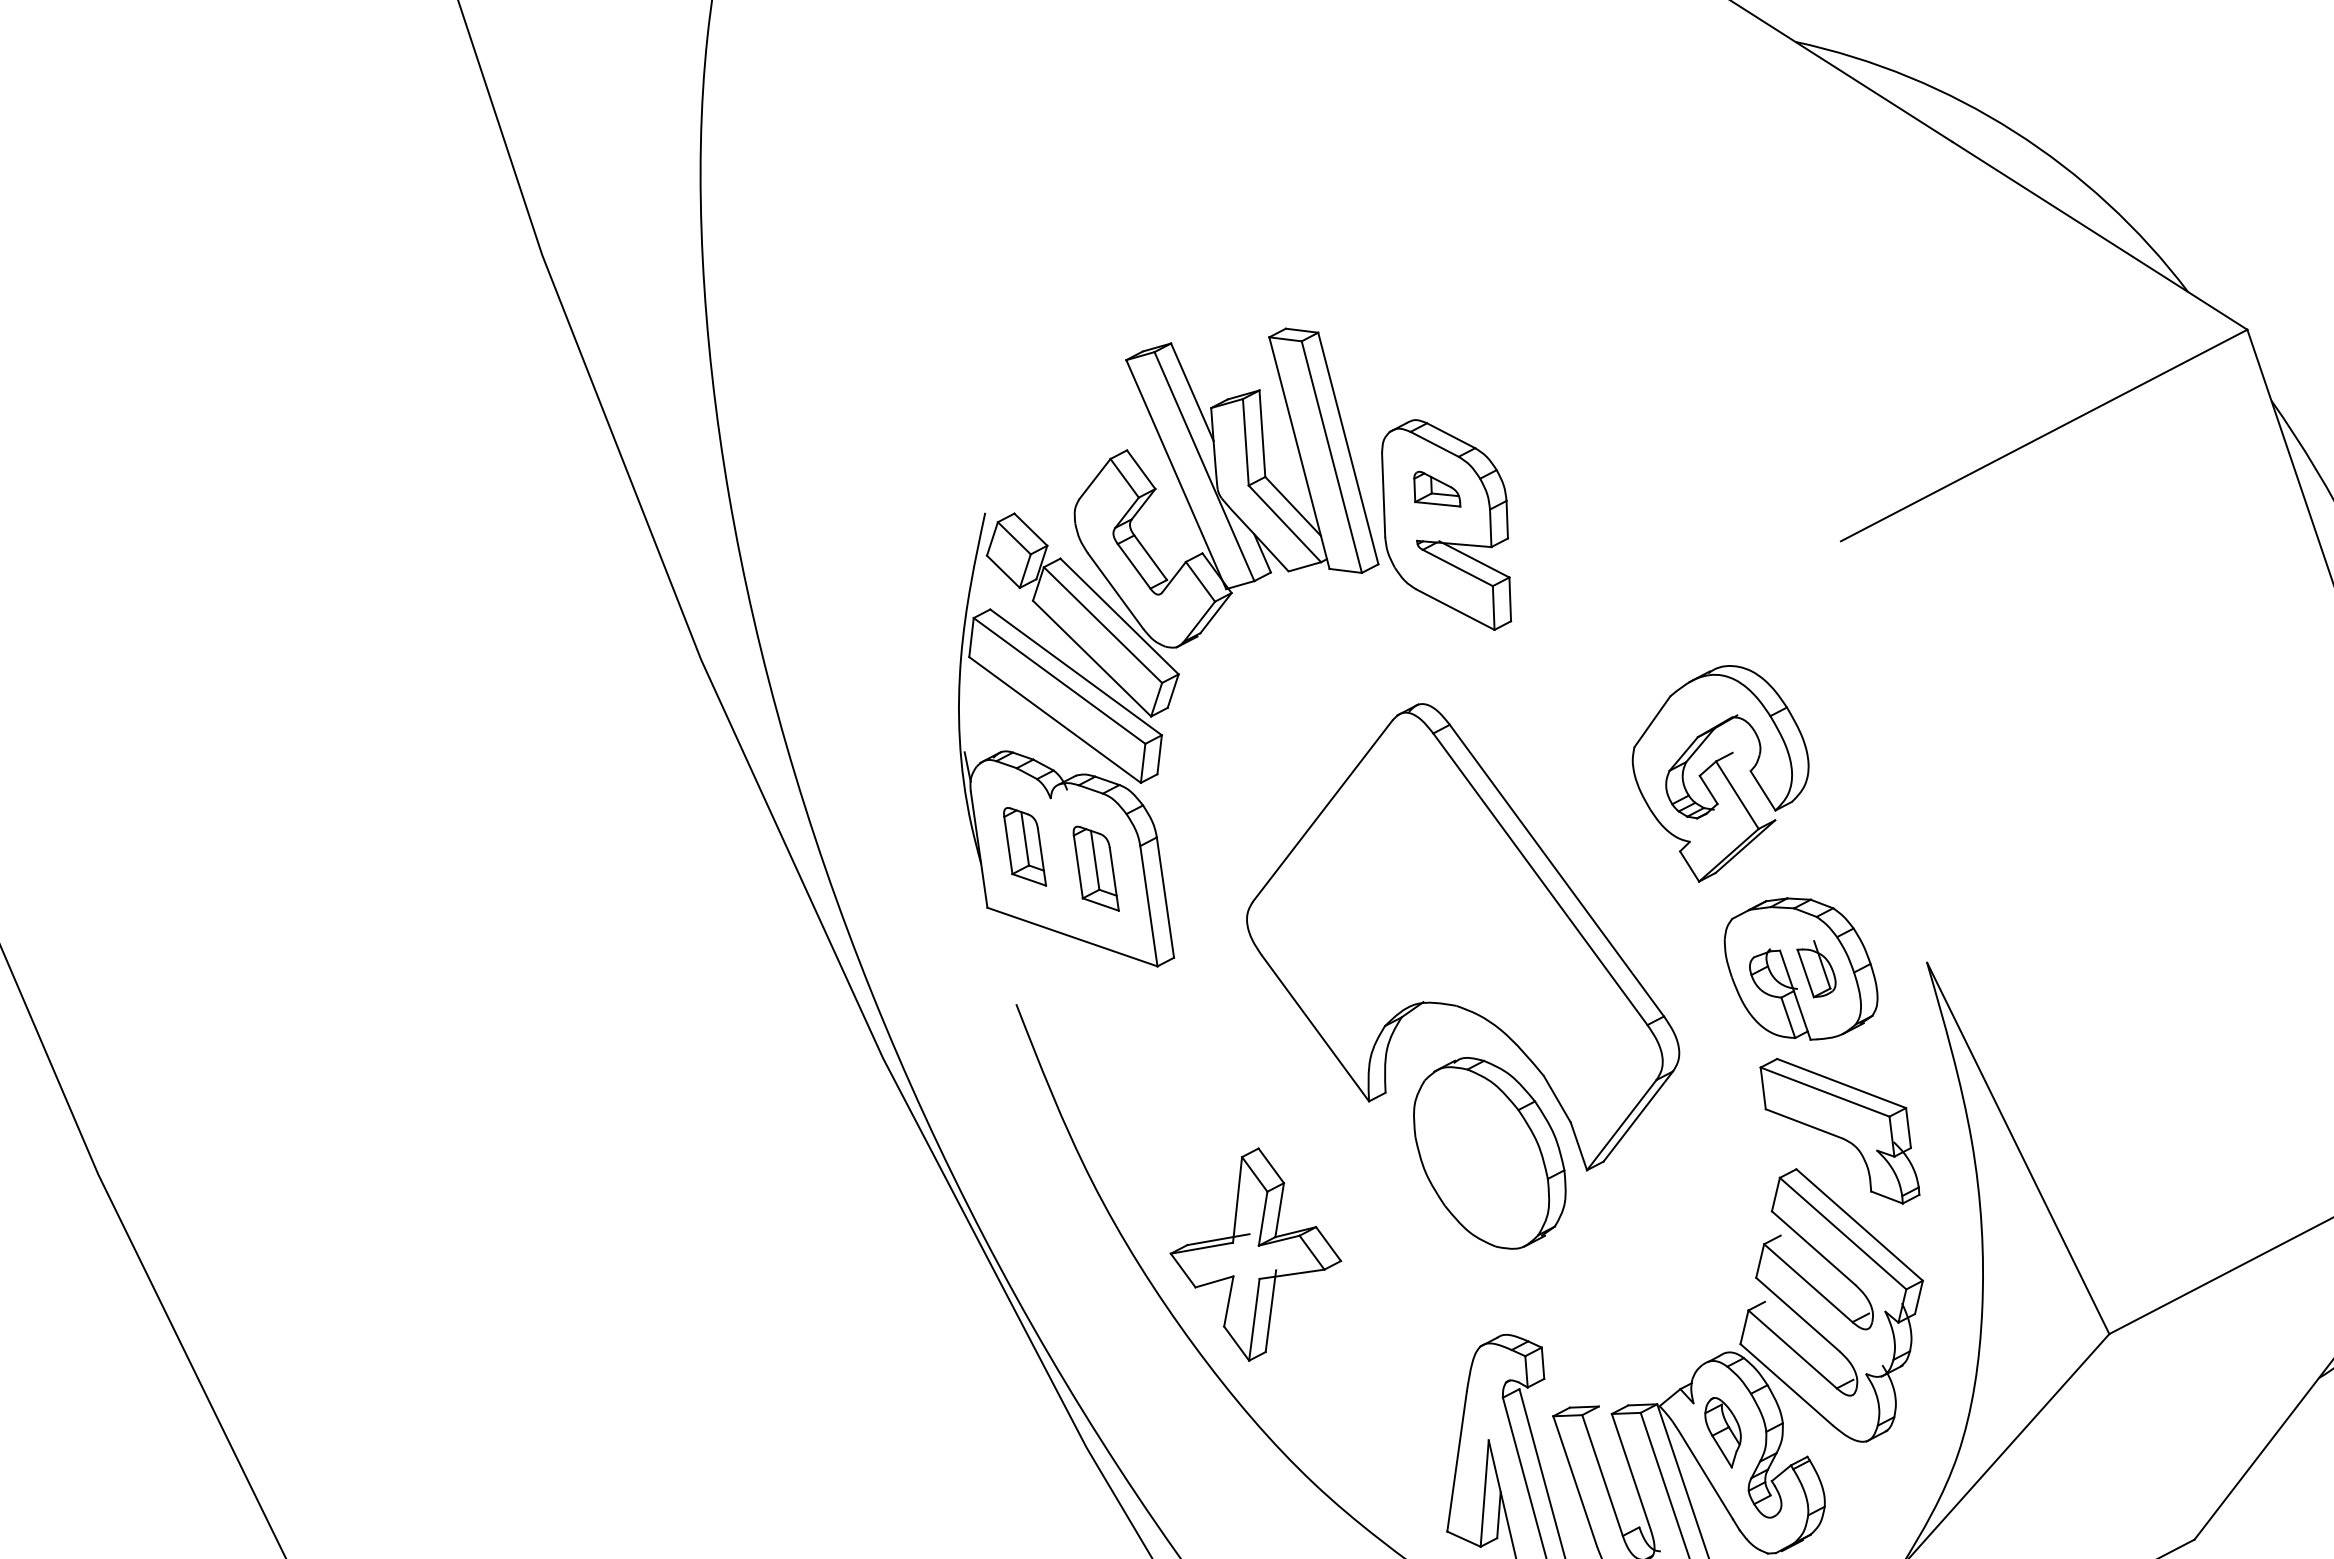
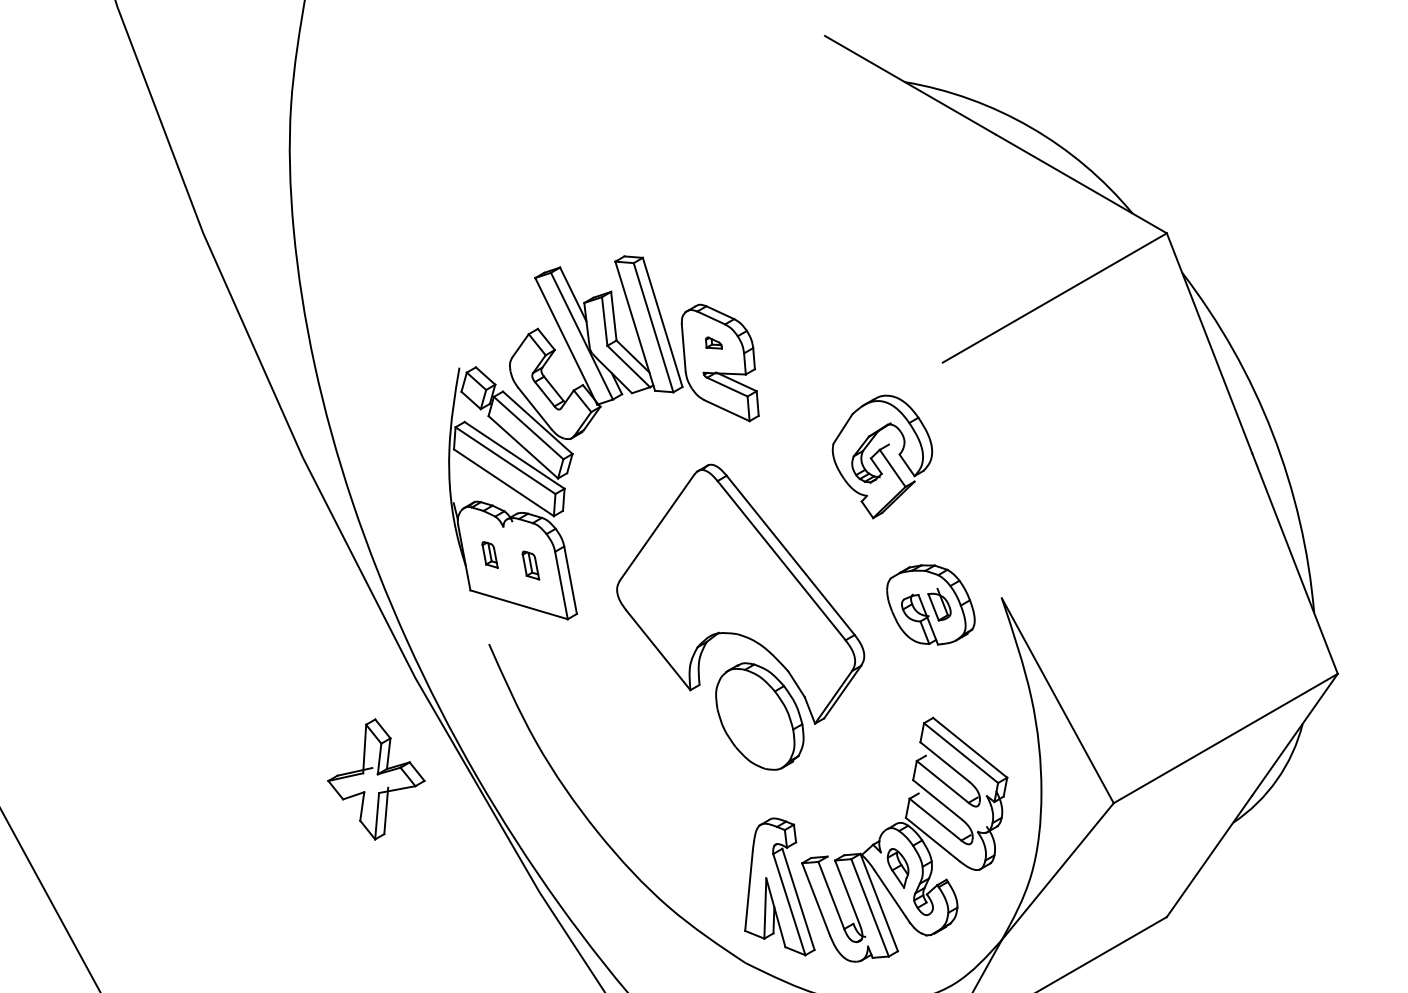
part: (1436, 487) -> (713, 342), size x0.6
part: (1720, 773) -> (882, 456), moved
part: (1023, 845) -> (489, 554), size x0.6
part: (1095, 868) -> (530, 565), size x0.6
part: (1839, 1131) -> (956, 695), removed
part: (1256, 1254) -> (376, 779), moved

